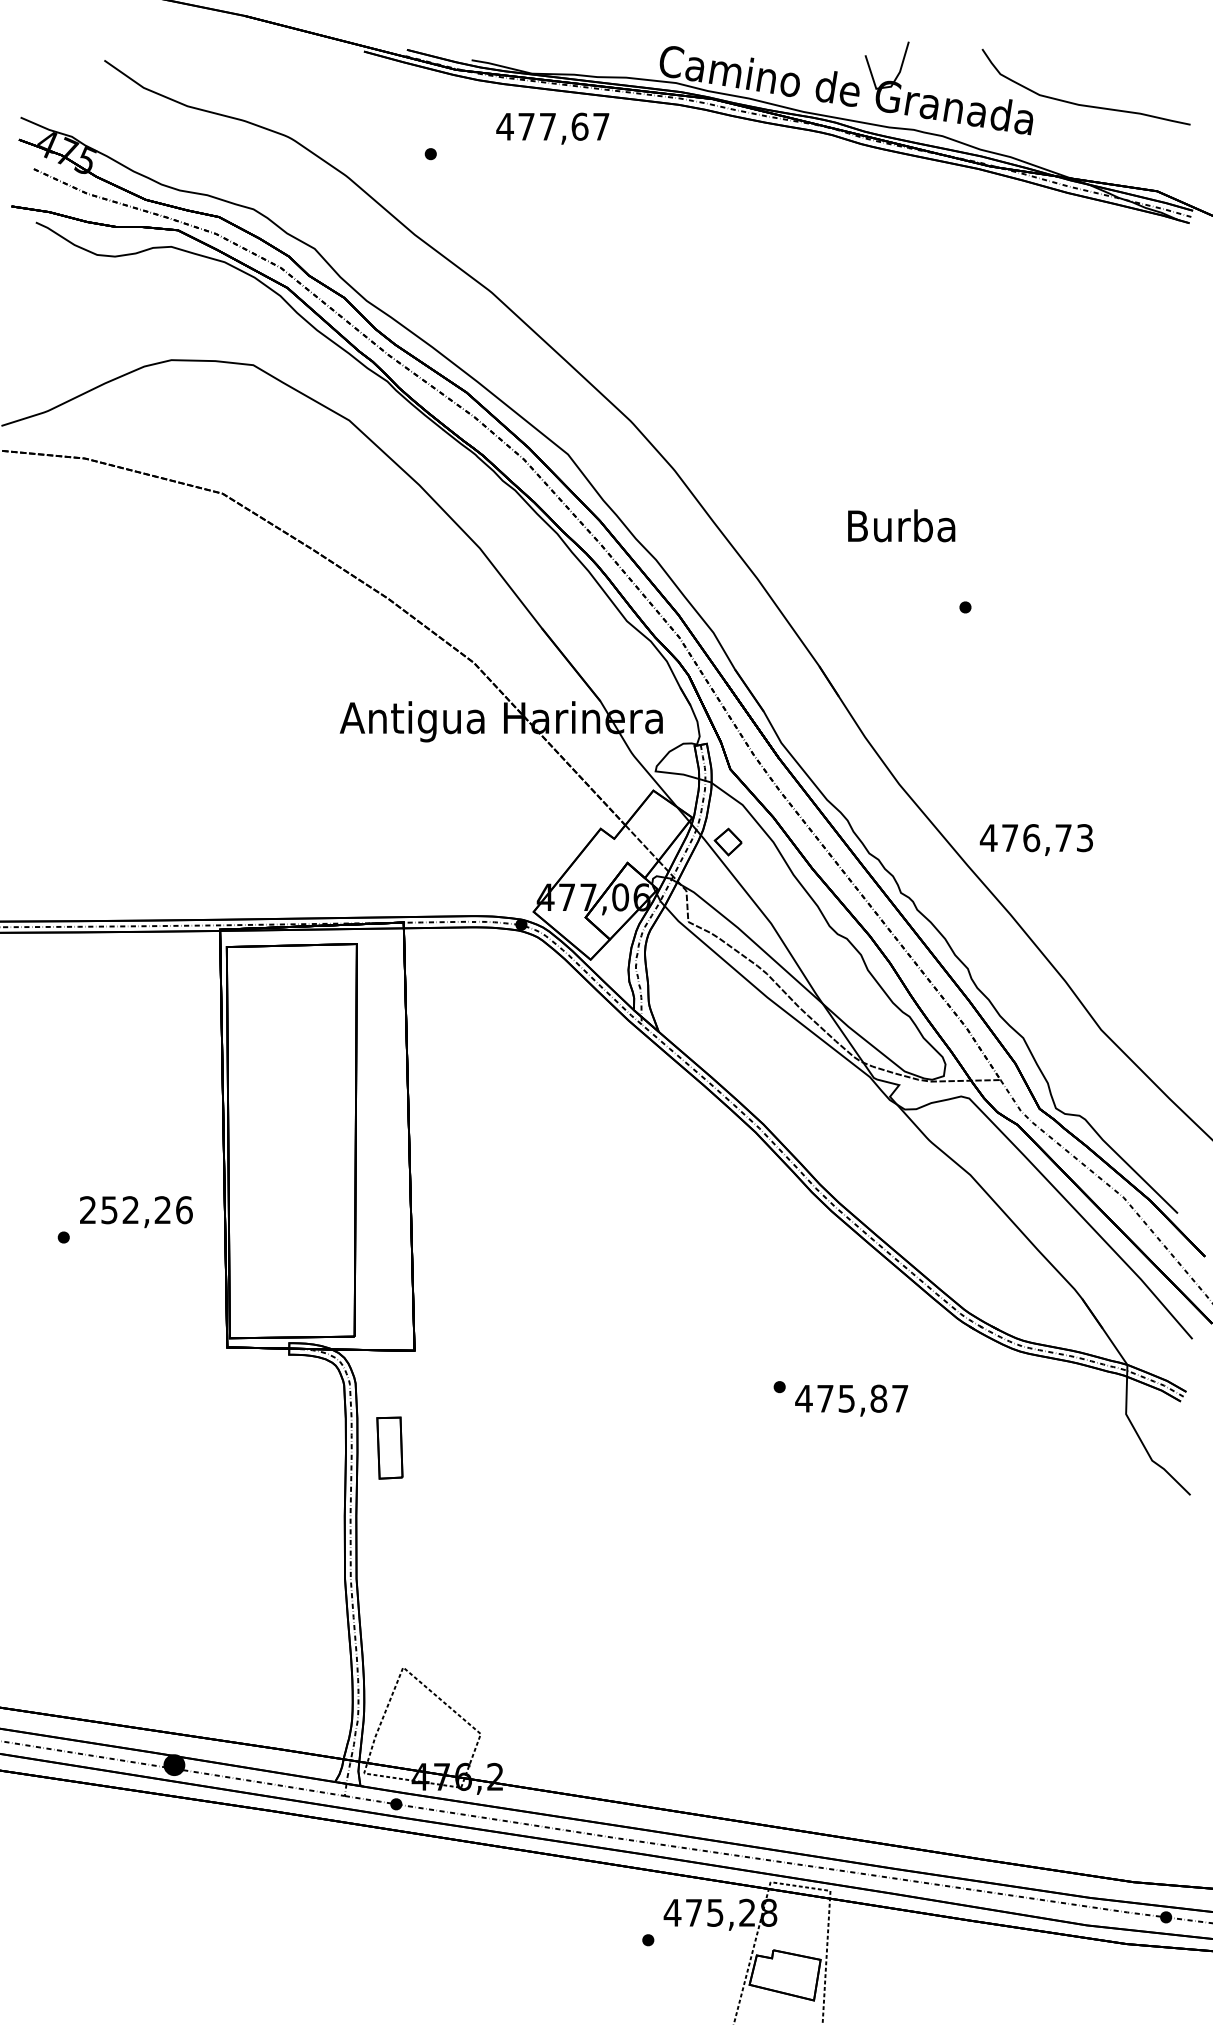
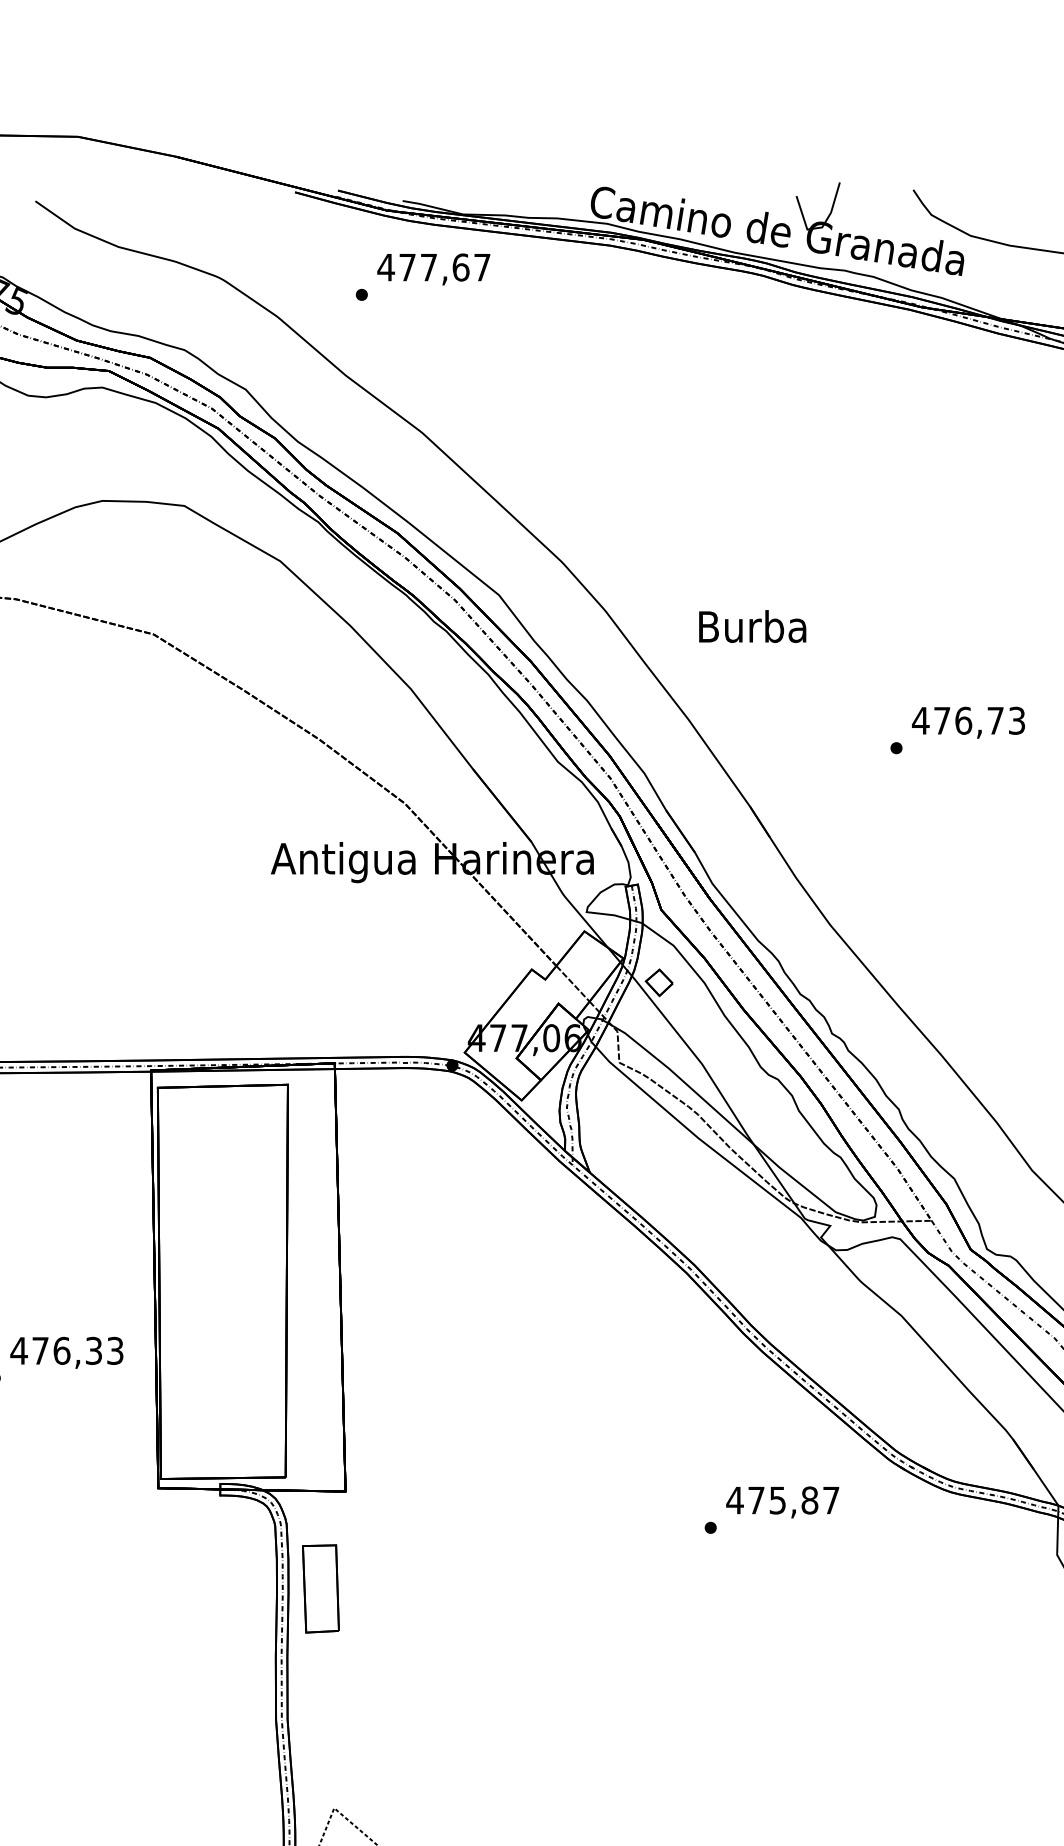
text: (552, 128) -> (433, 269), moved
text: (901, 525) -> (752, 626), moved
text: (1035, 839) -> (967, 722), moved
text: (135, 1210) -> (66, 1351), 252,26 -> 476,33
text: (851, 1400) -> (782, 1502), moved
part: (389, 1447) -> (320, 1588), size x1.43

